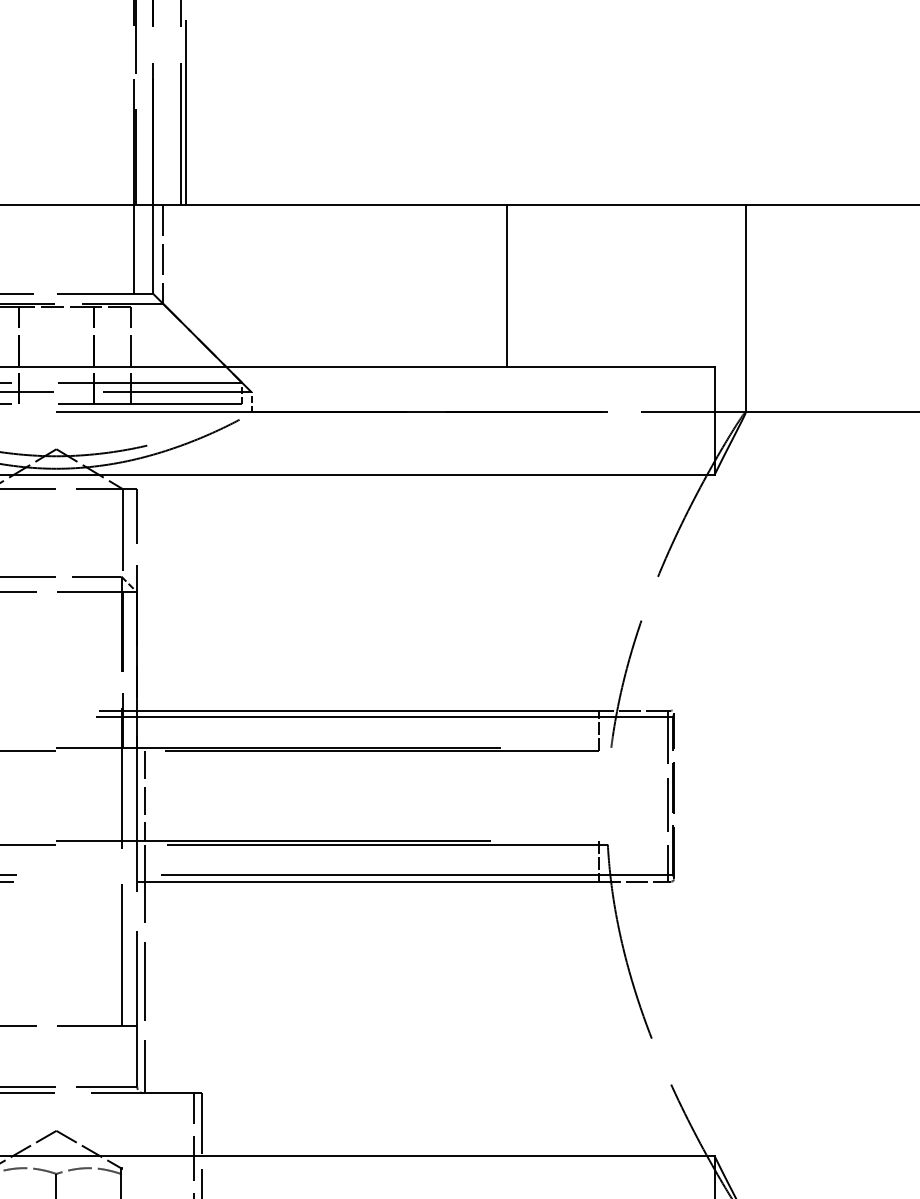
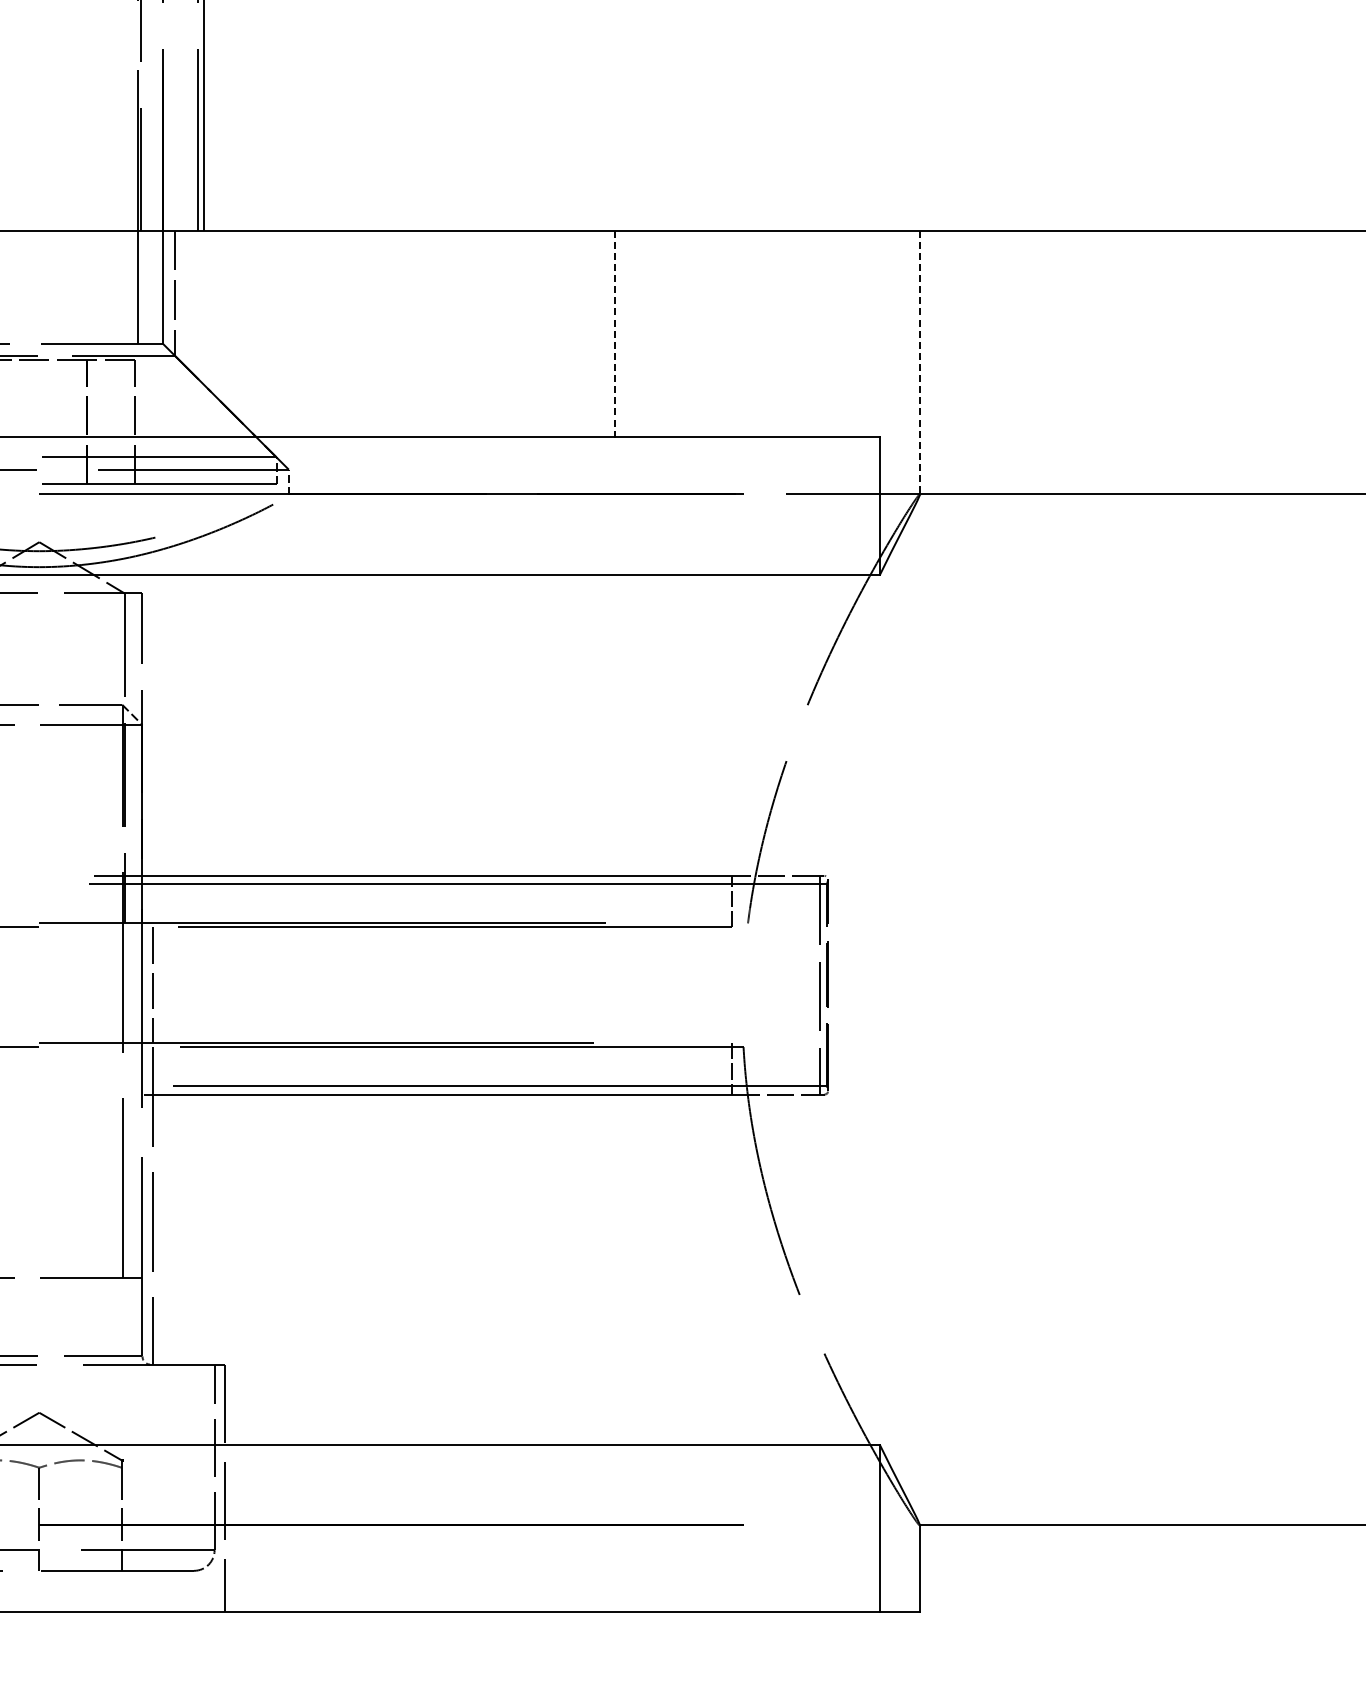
line: (507, 286) -> (615, 334), solid -> dashed
line: (745, 309) -> (919, 363), solid -> dashed

